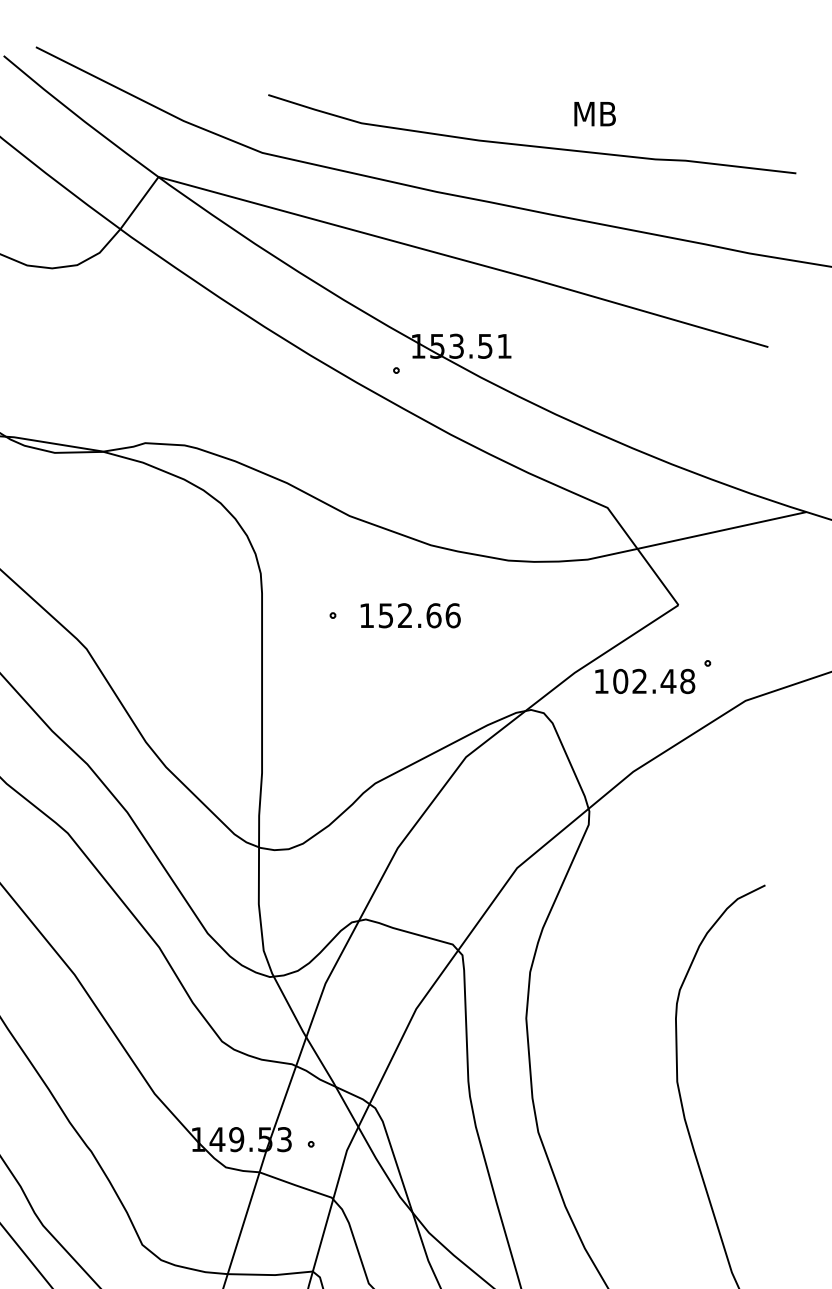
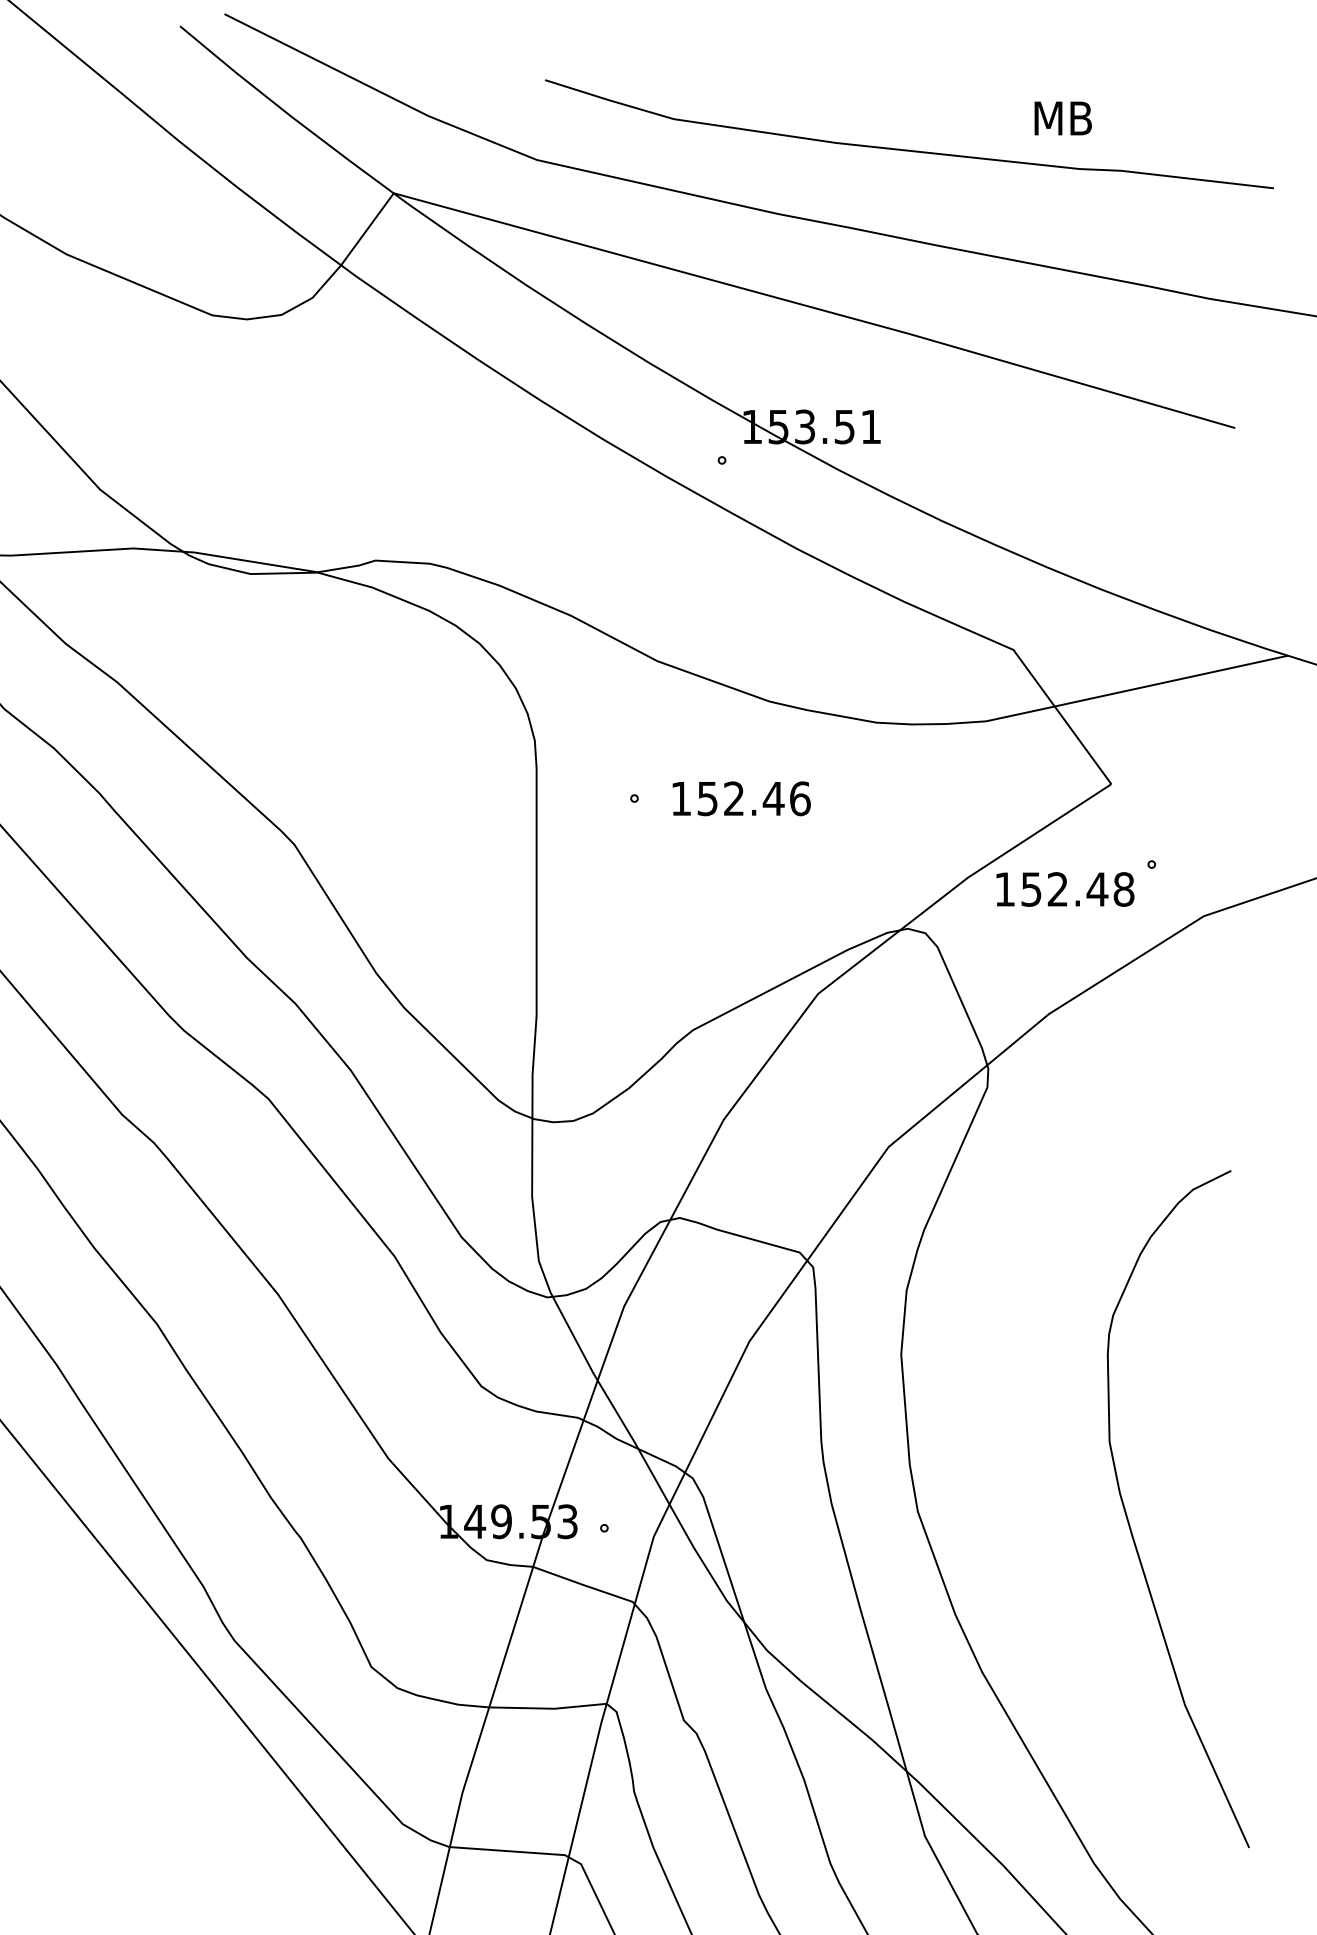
text: (594, 114) -> (1062, 118), moved
text: (433, 615) -> (773, 798), 152.66 -> 152.46
text: (620, 681) -> (1031, 889), 102.48 -> 152.48

